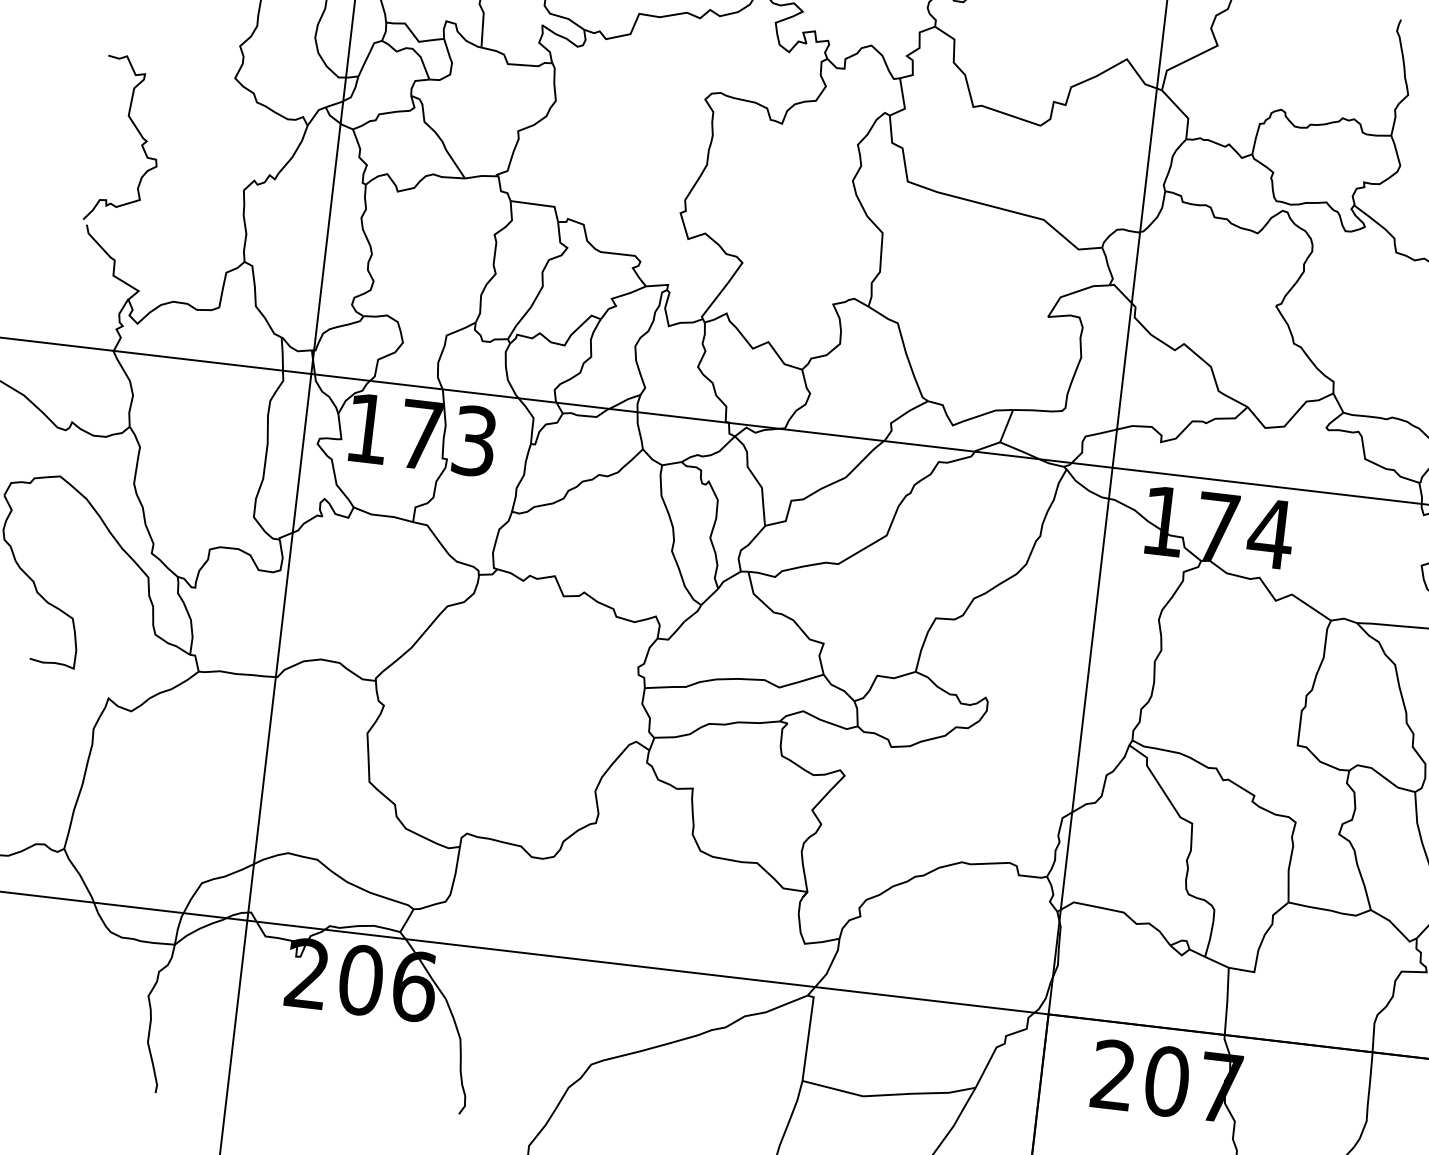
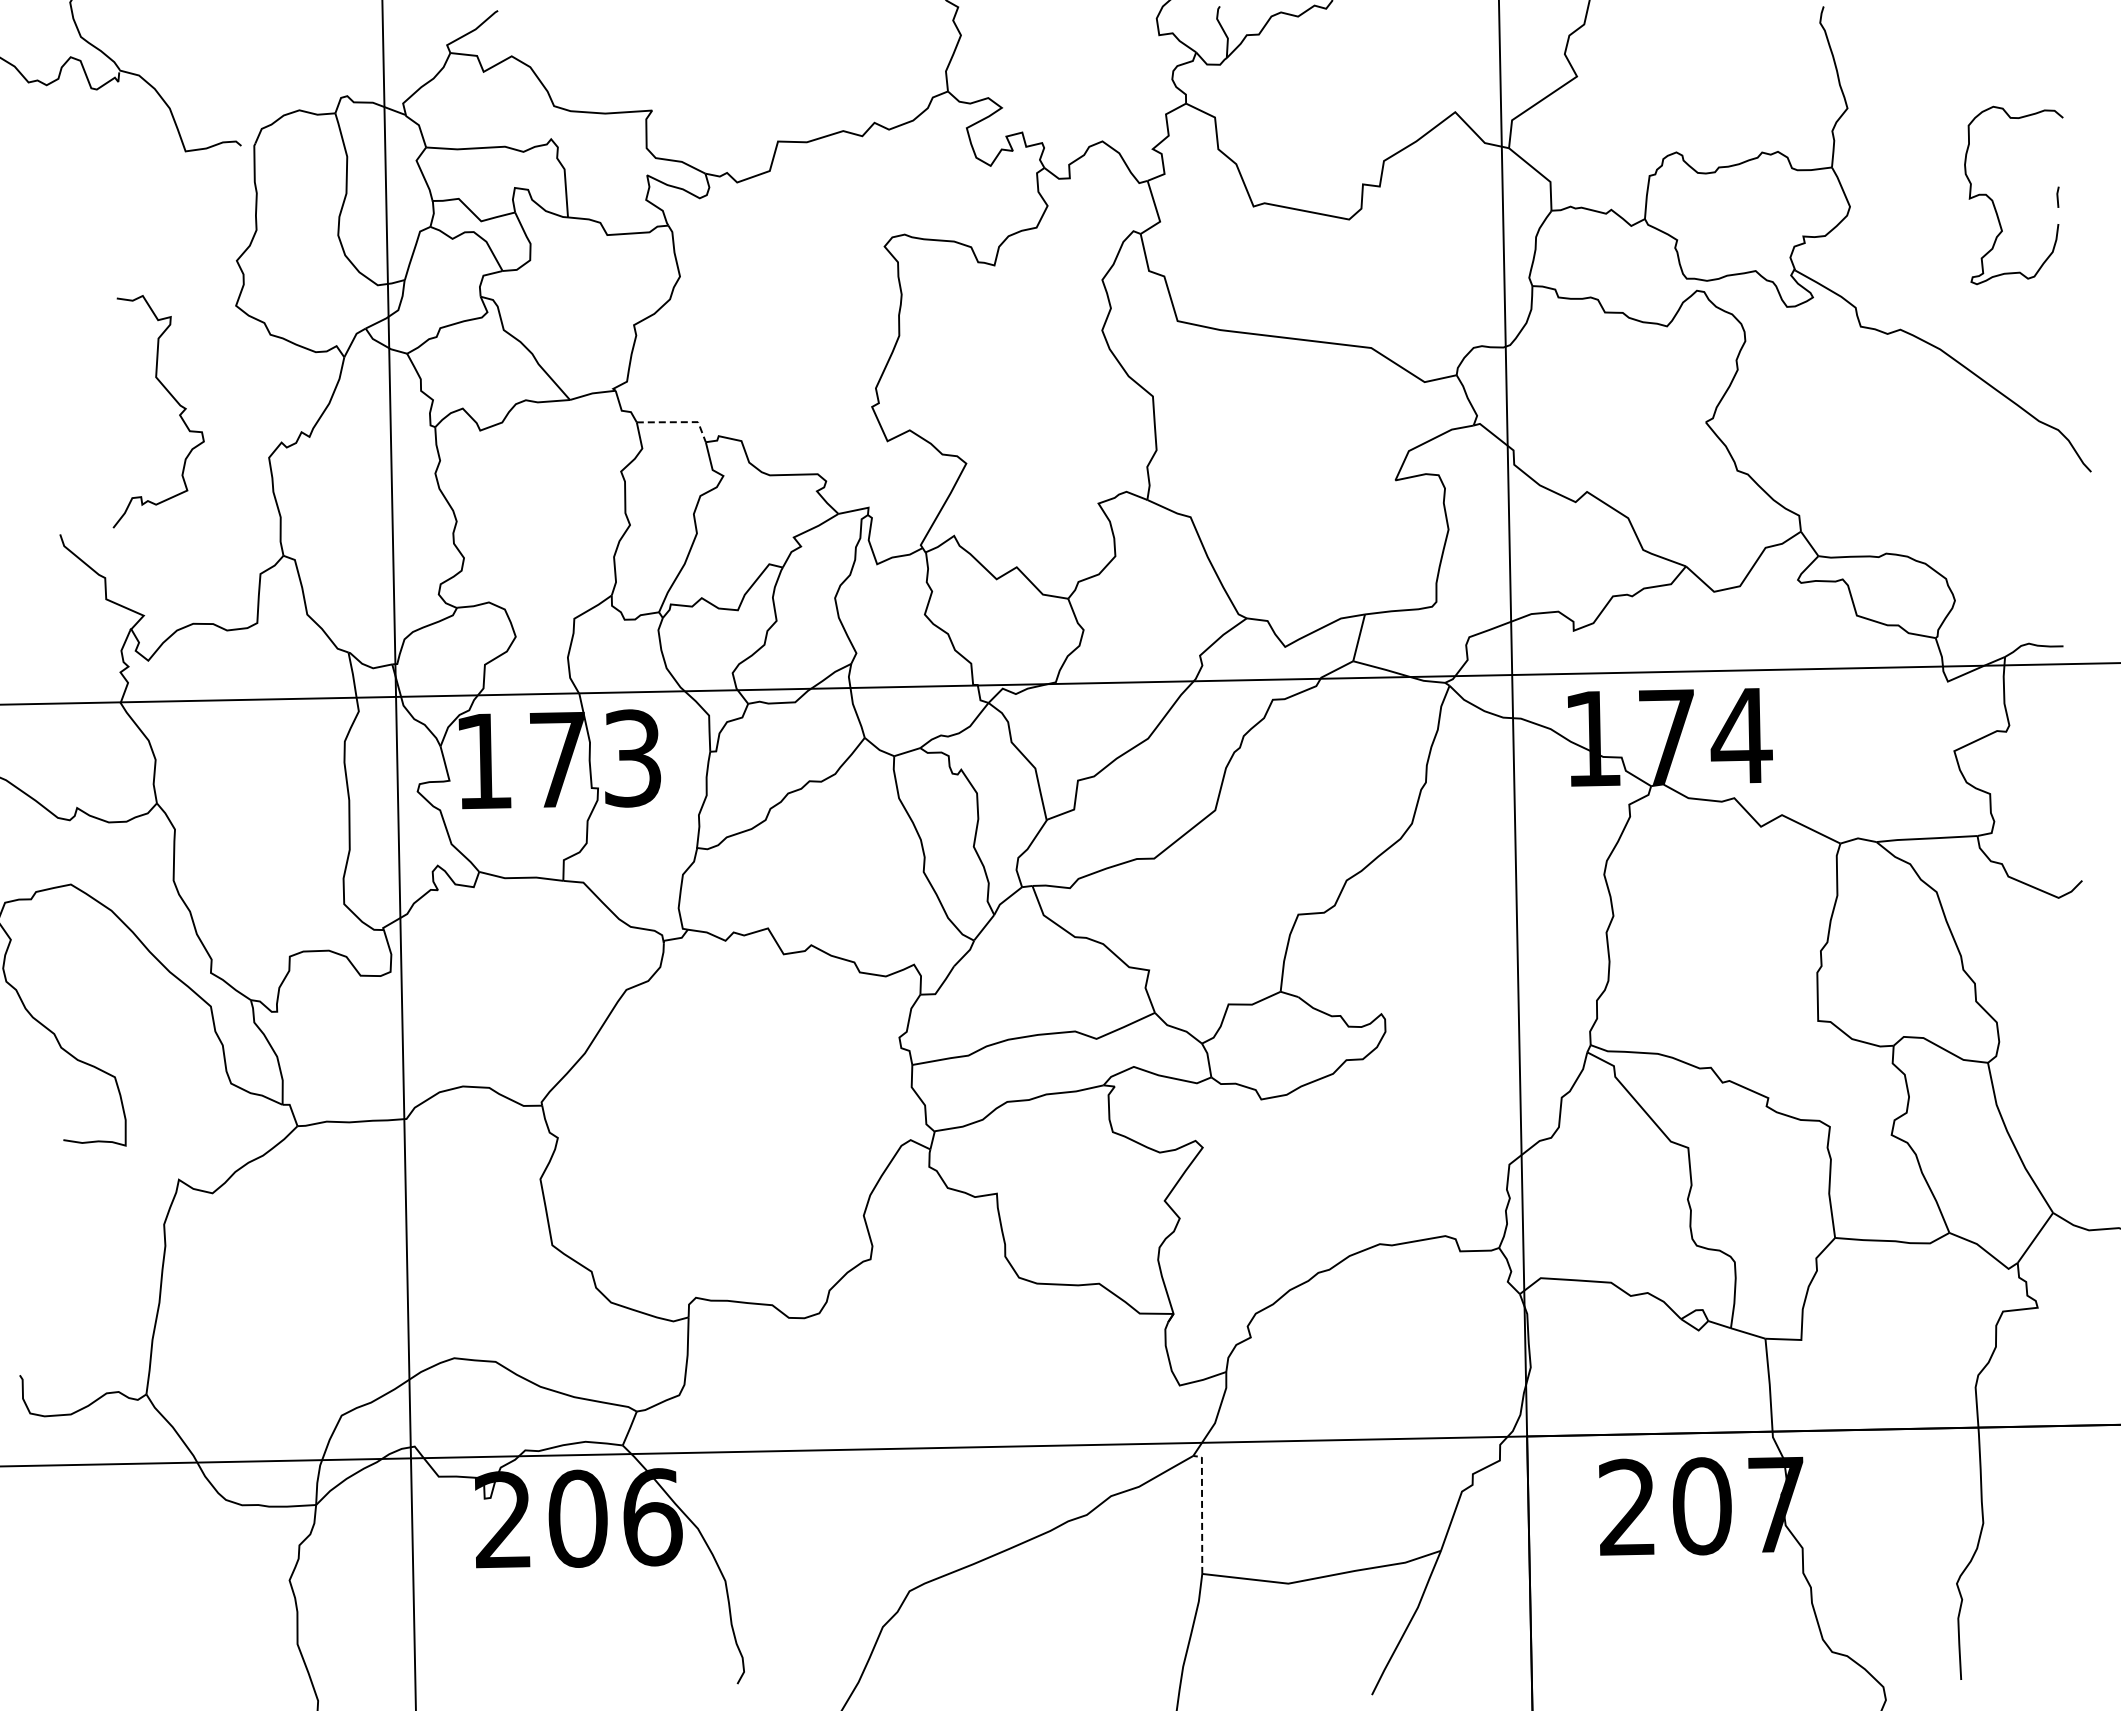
curve: (138, 133) -> (173, 399), moved
line: (541, 205) -> (679, 422), solid -> dashed
line: (808, 1035) -> (1202, 1510), solid -> dashed

